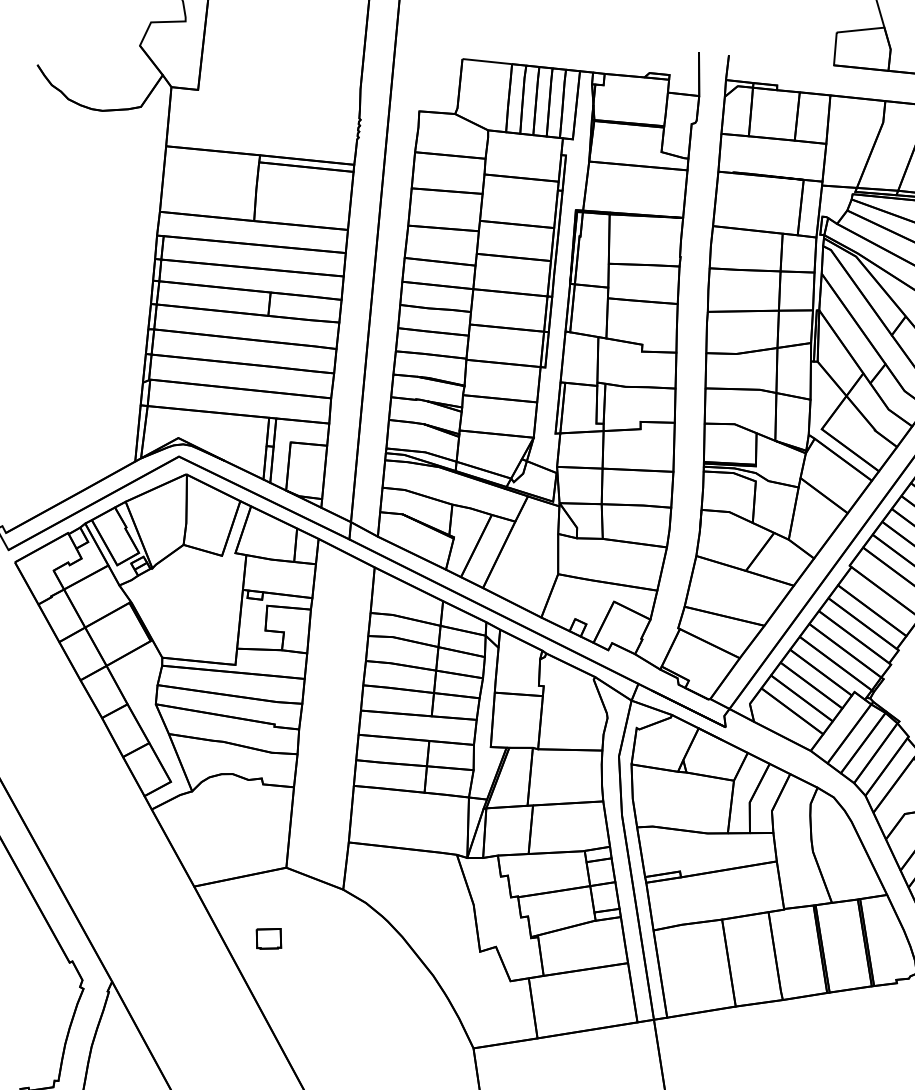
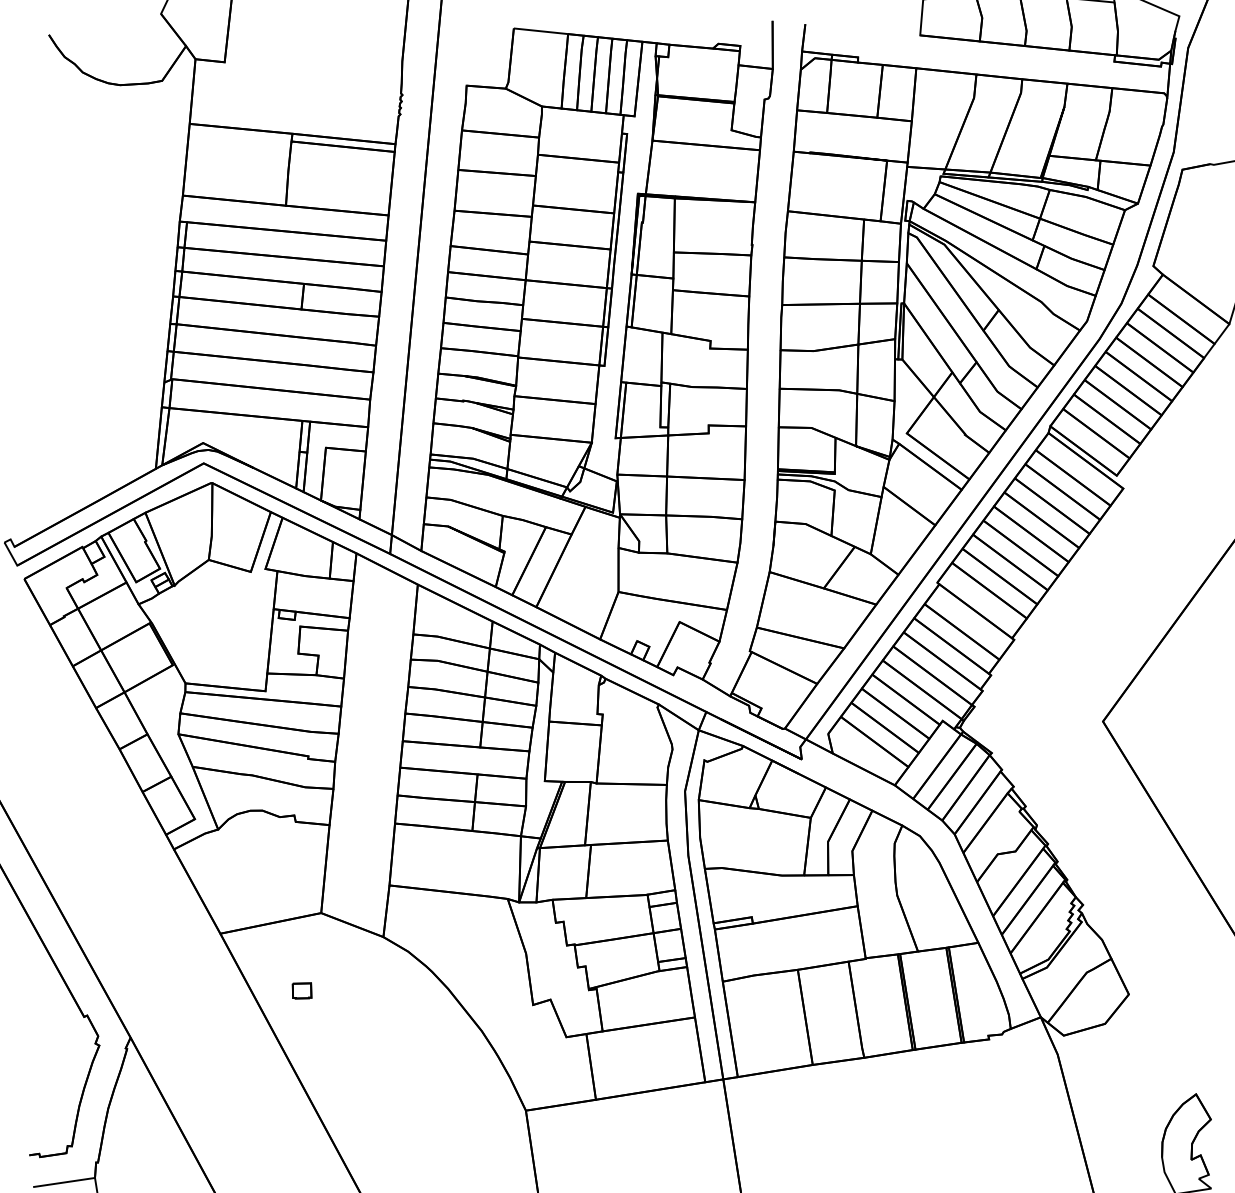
part: (268, 938) -> (301, 990), size x0.7

